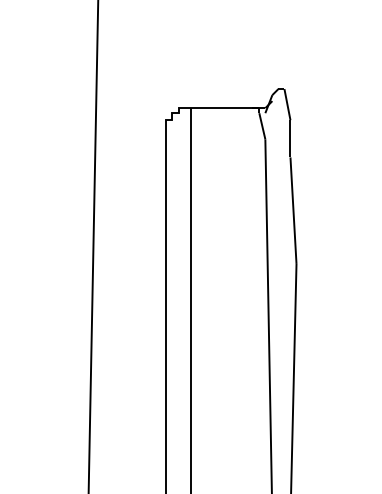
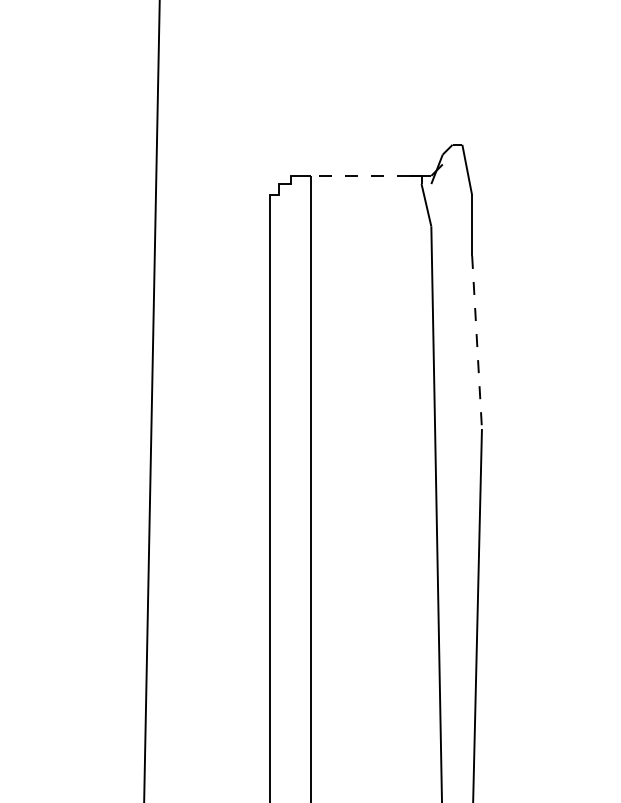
line: (221, 108) -> (360, 176), solid -> dashed
line: (293, 211) -> (477, 343), solid -> dashed

